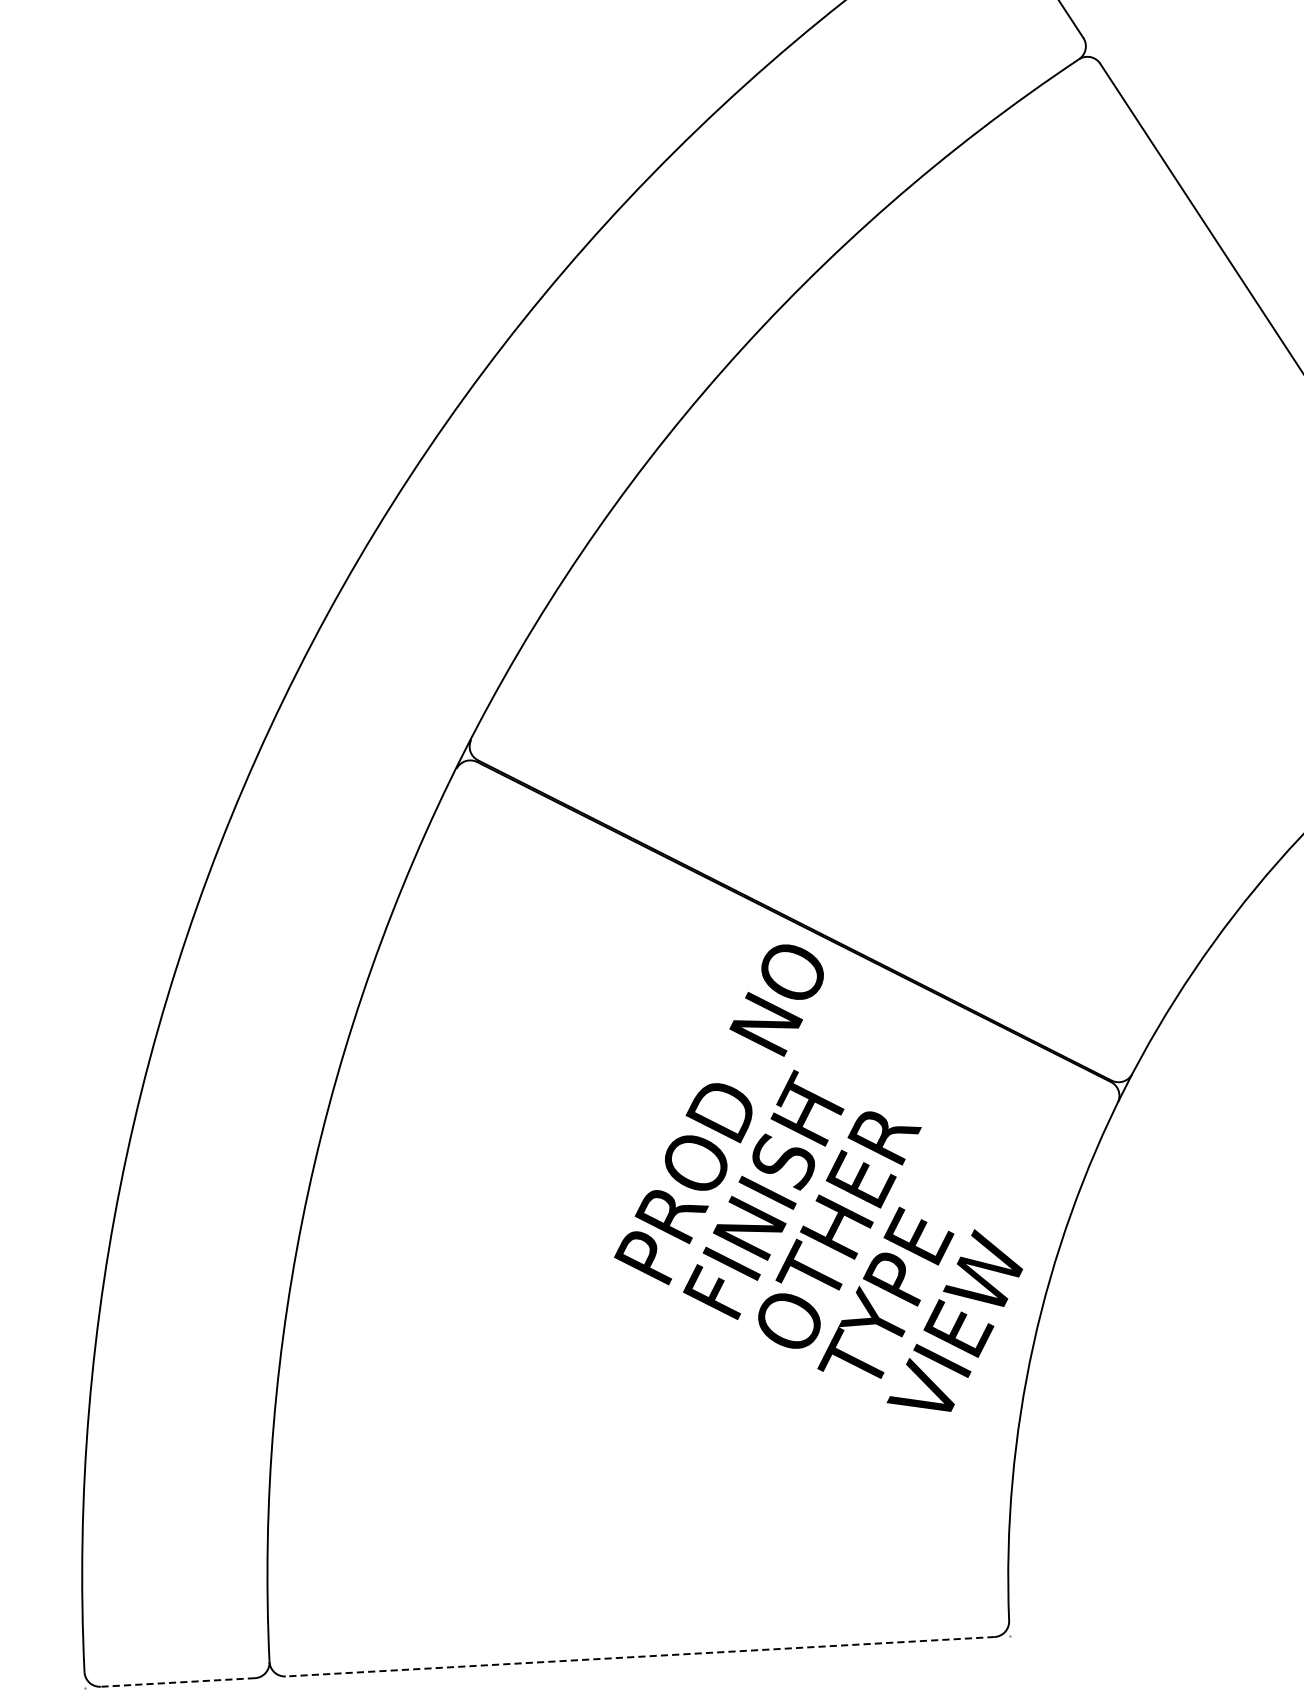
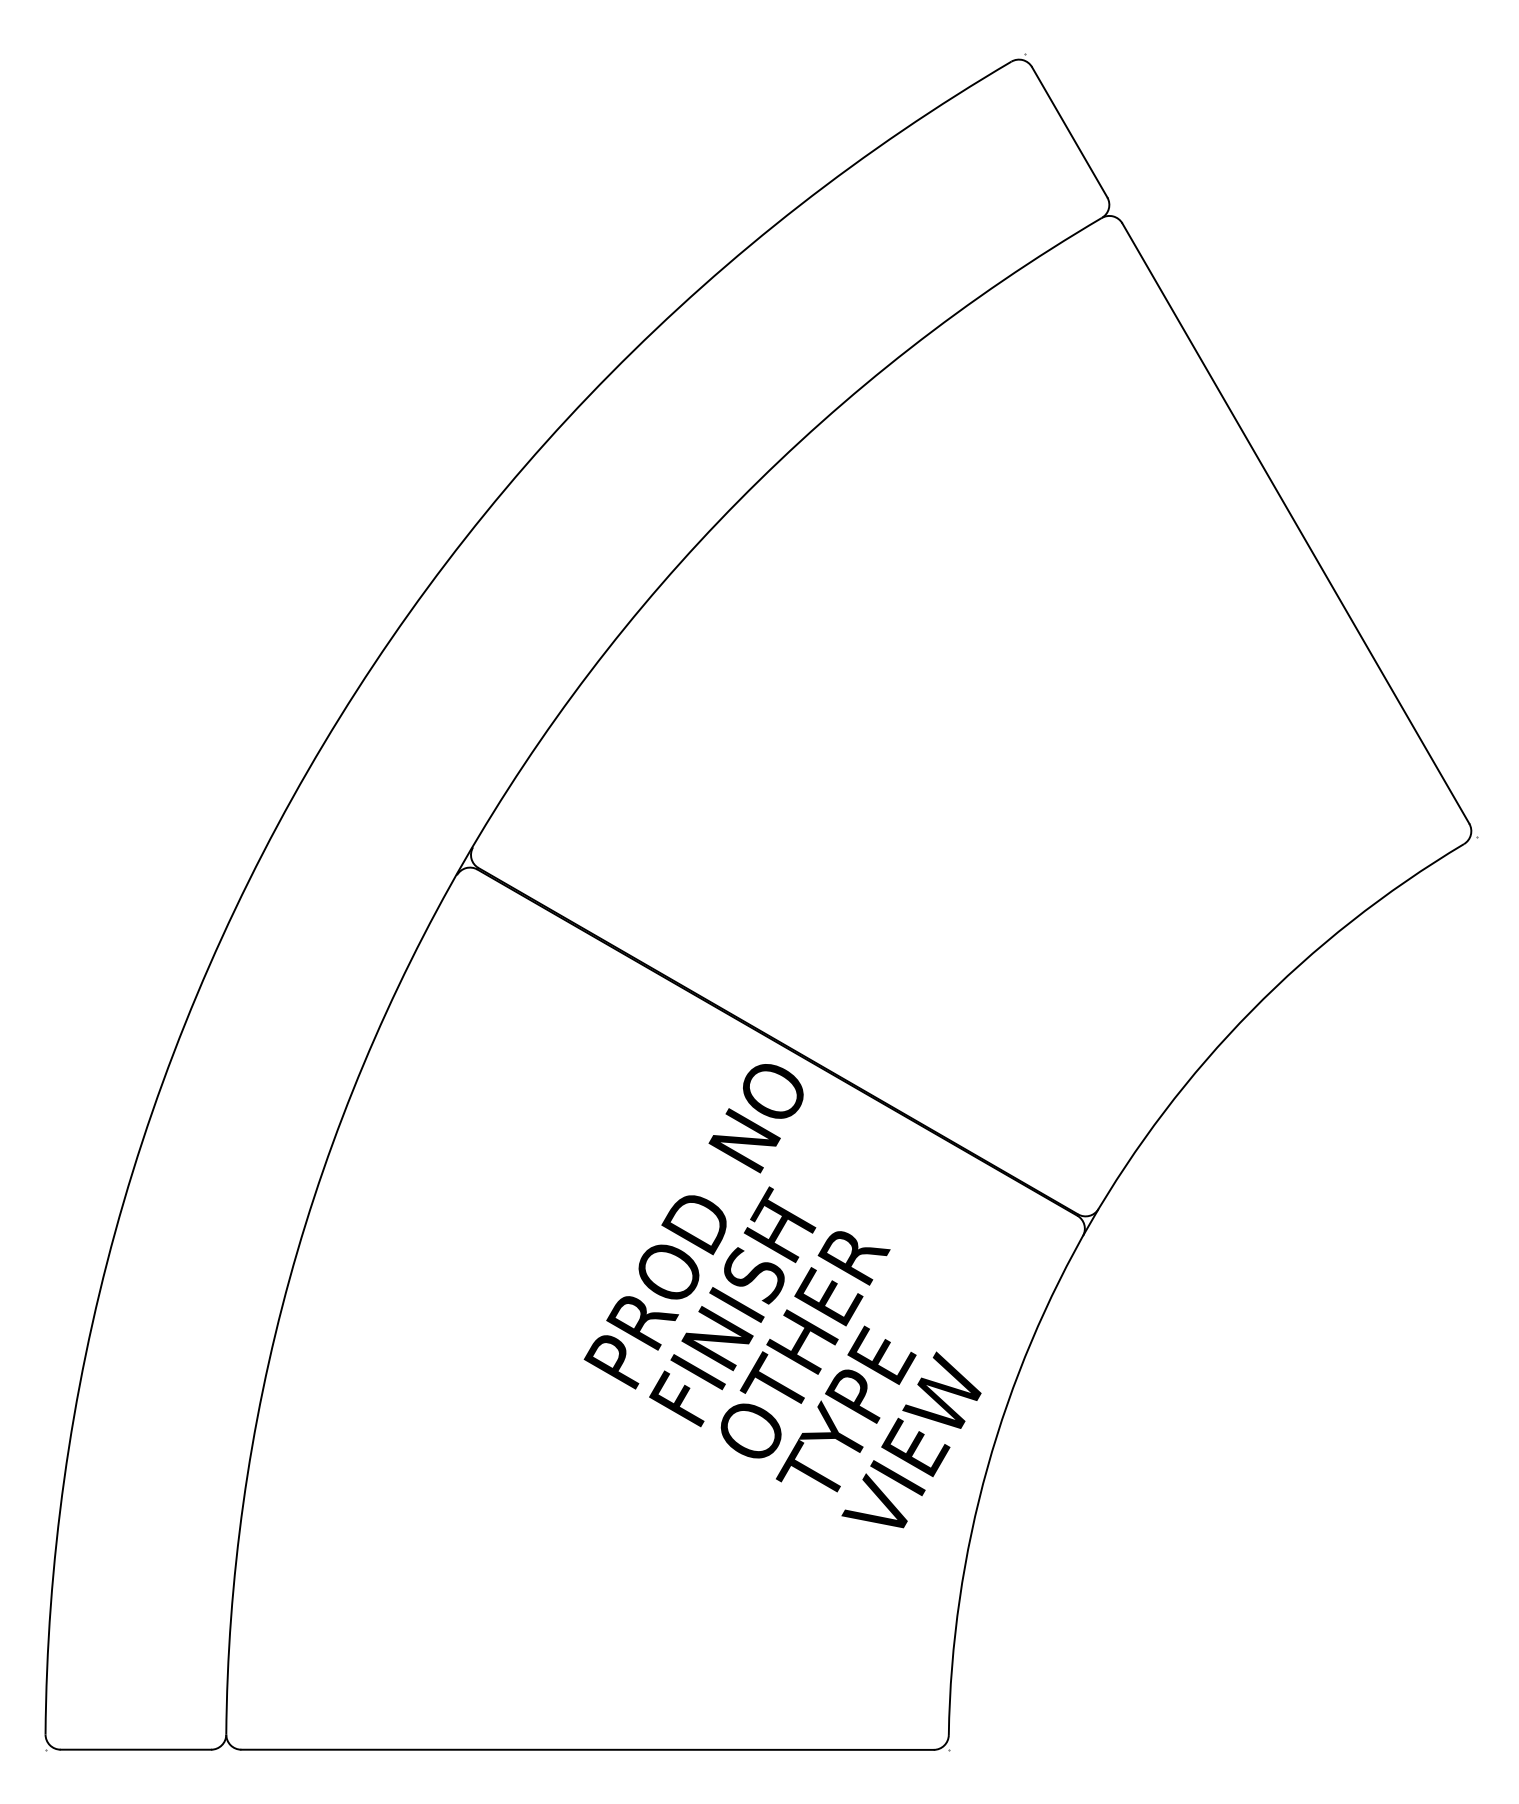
line: (640, 1656) -> (587, 1749), dashed -> solid
line: (177, 1682) -> (135, 1749), dashed -> solid

